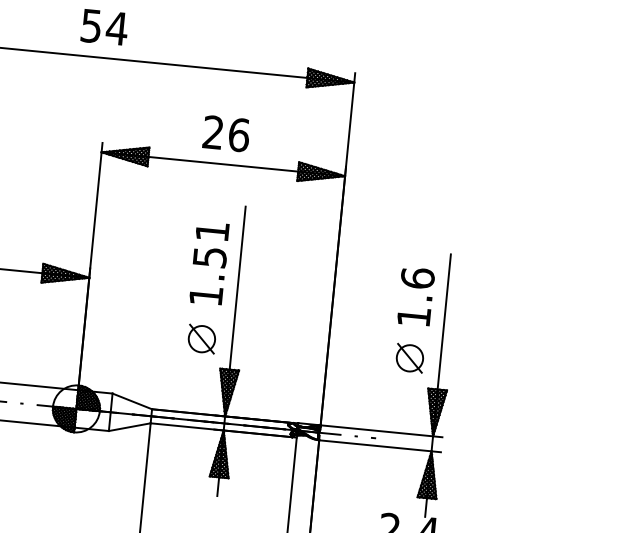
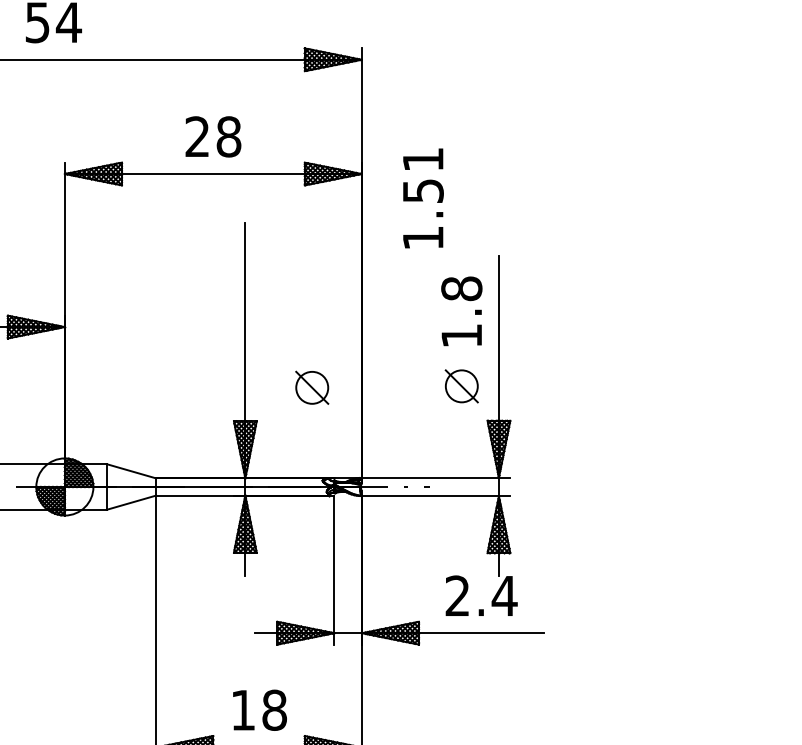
text: (238, 134) -> (228, 136), 26 -> 28
text: (209, 263) -> (423, 198), moved
text: (417, 278) -> (461, 288), 1.6 -> 1.8
part: (202, 338) -> (312, 387), moved

